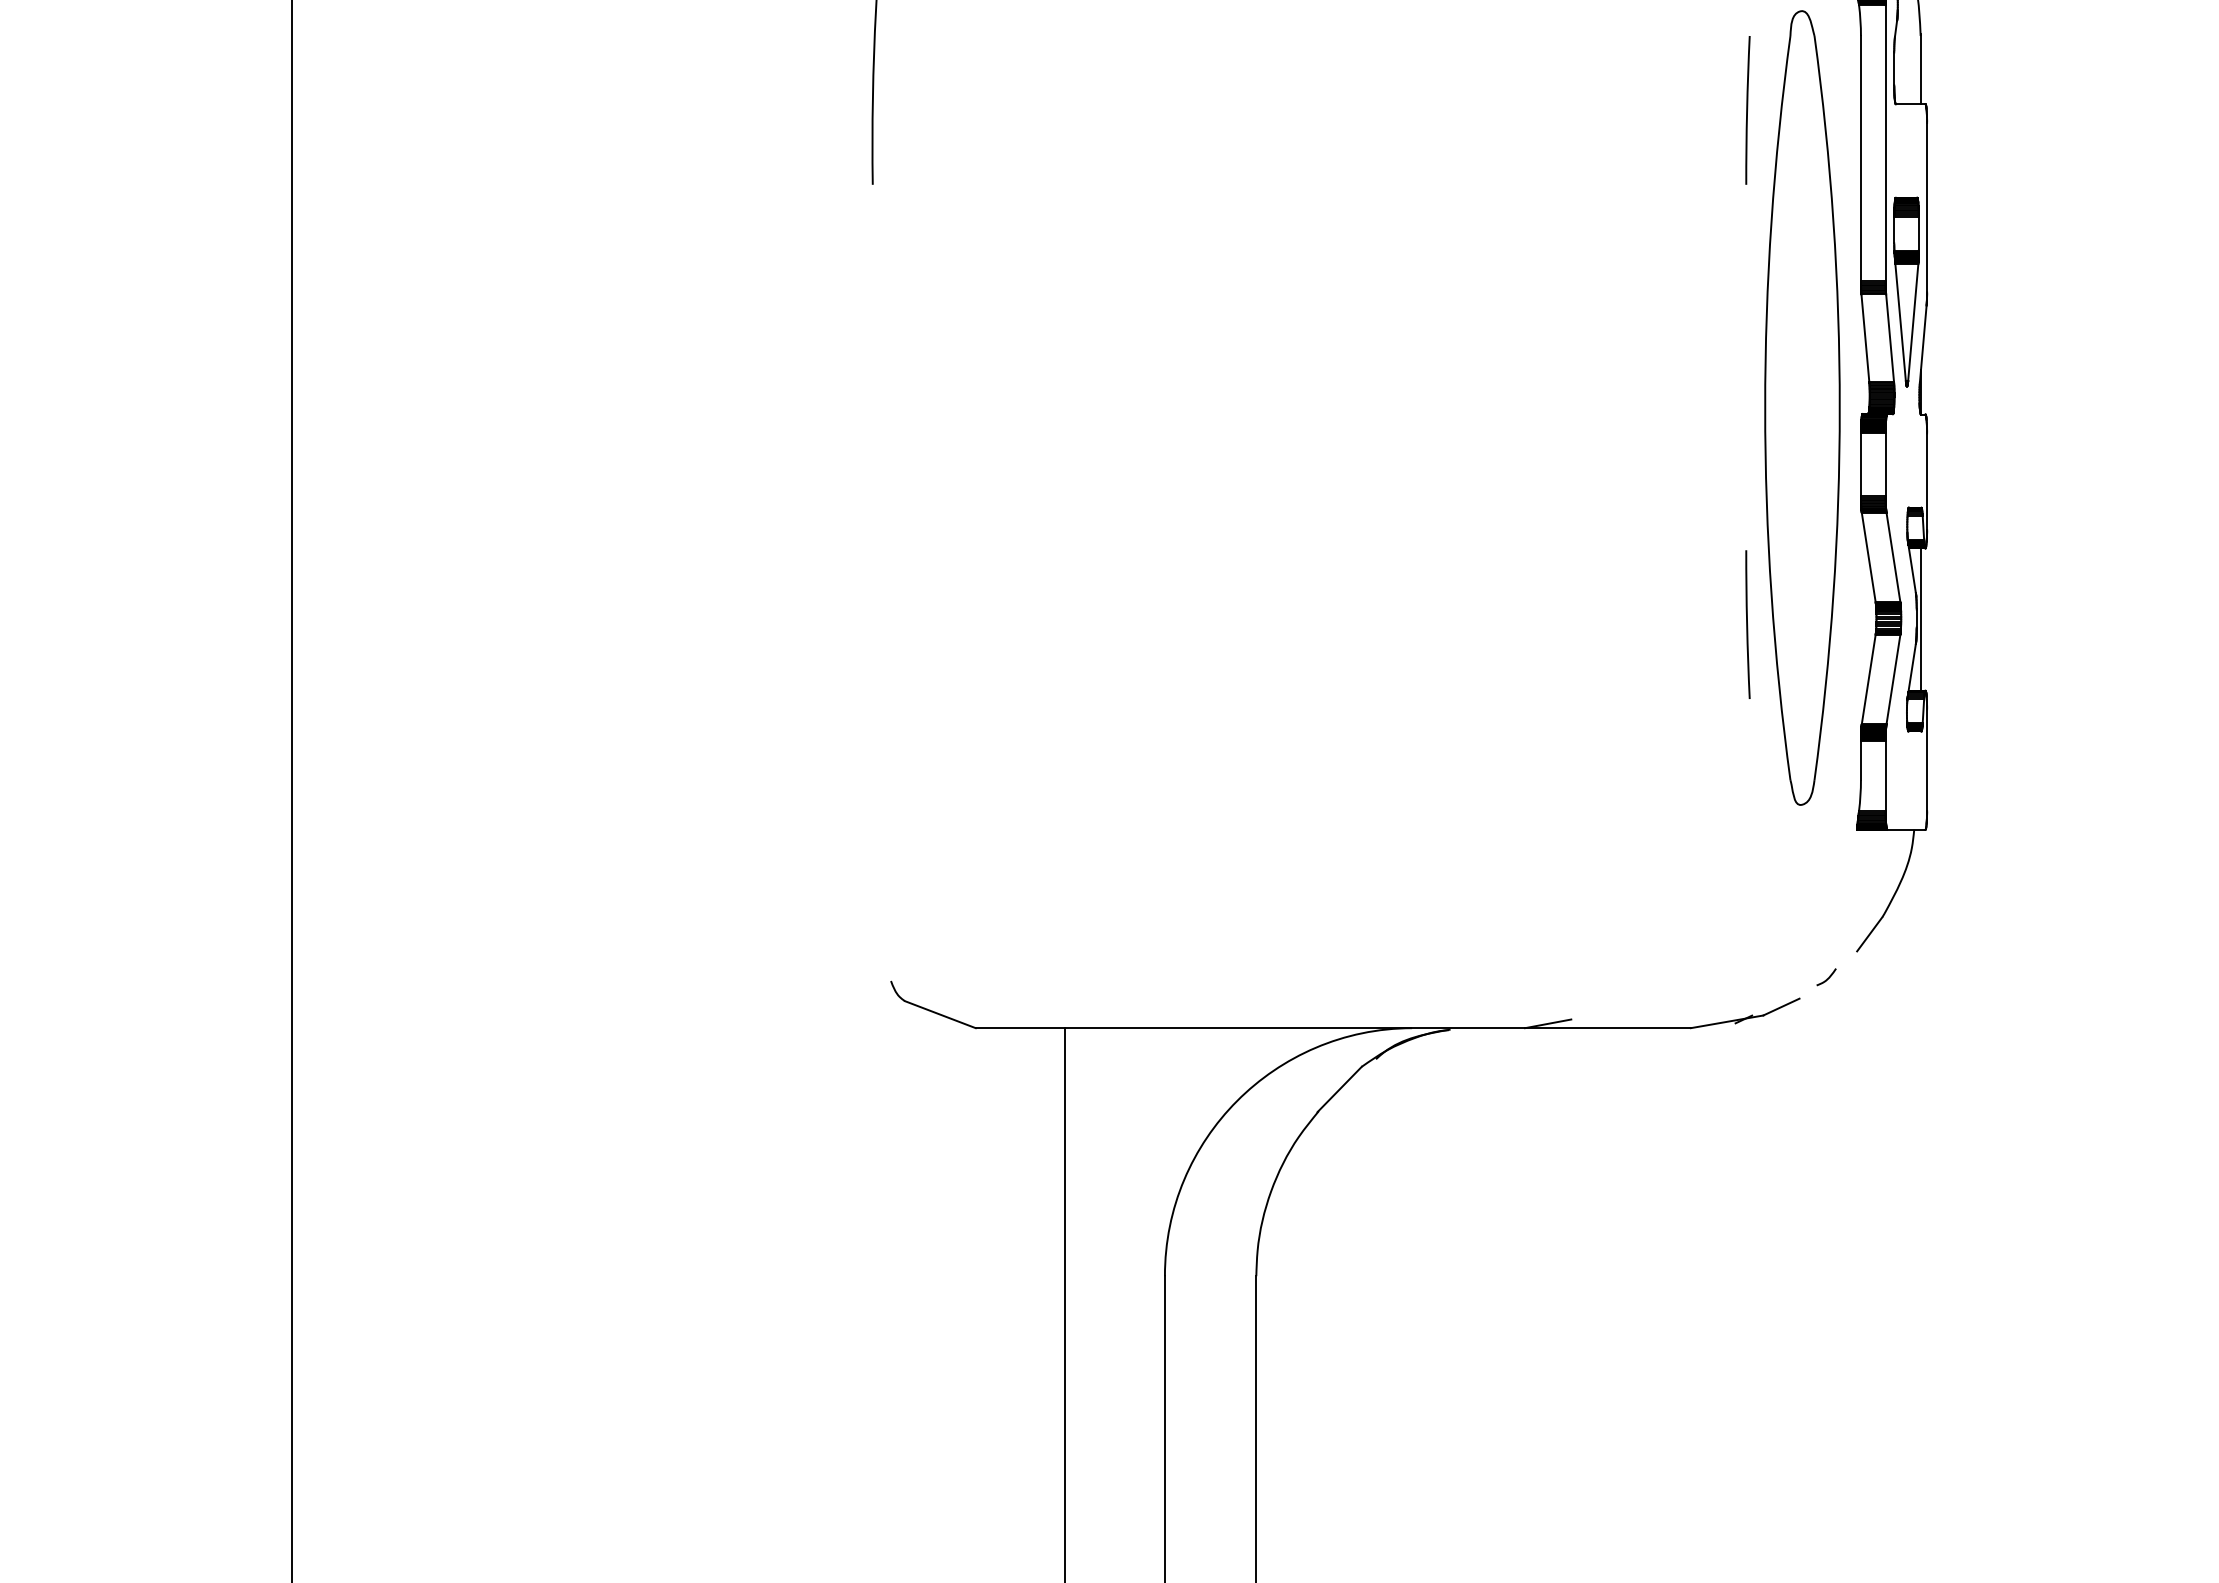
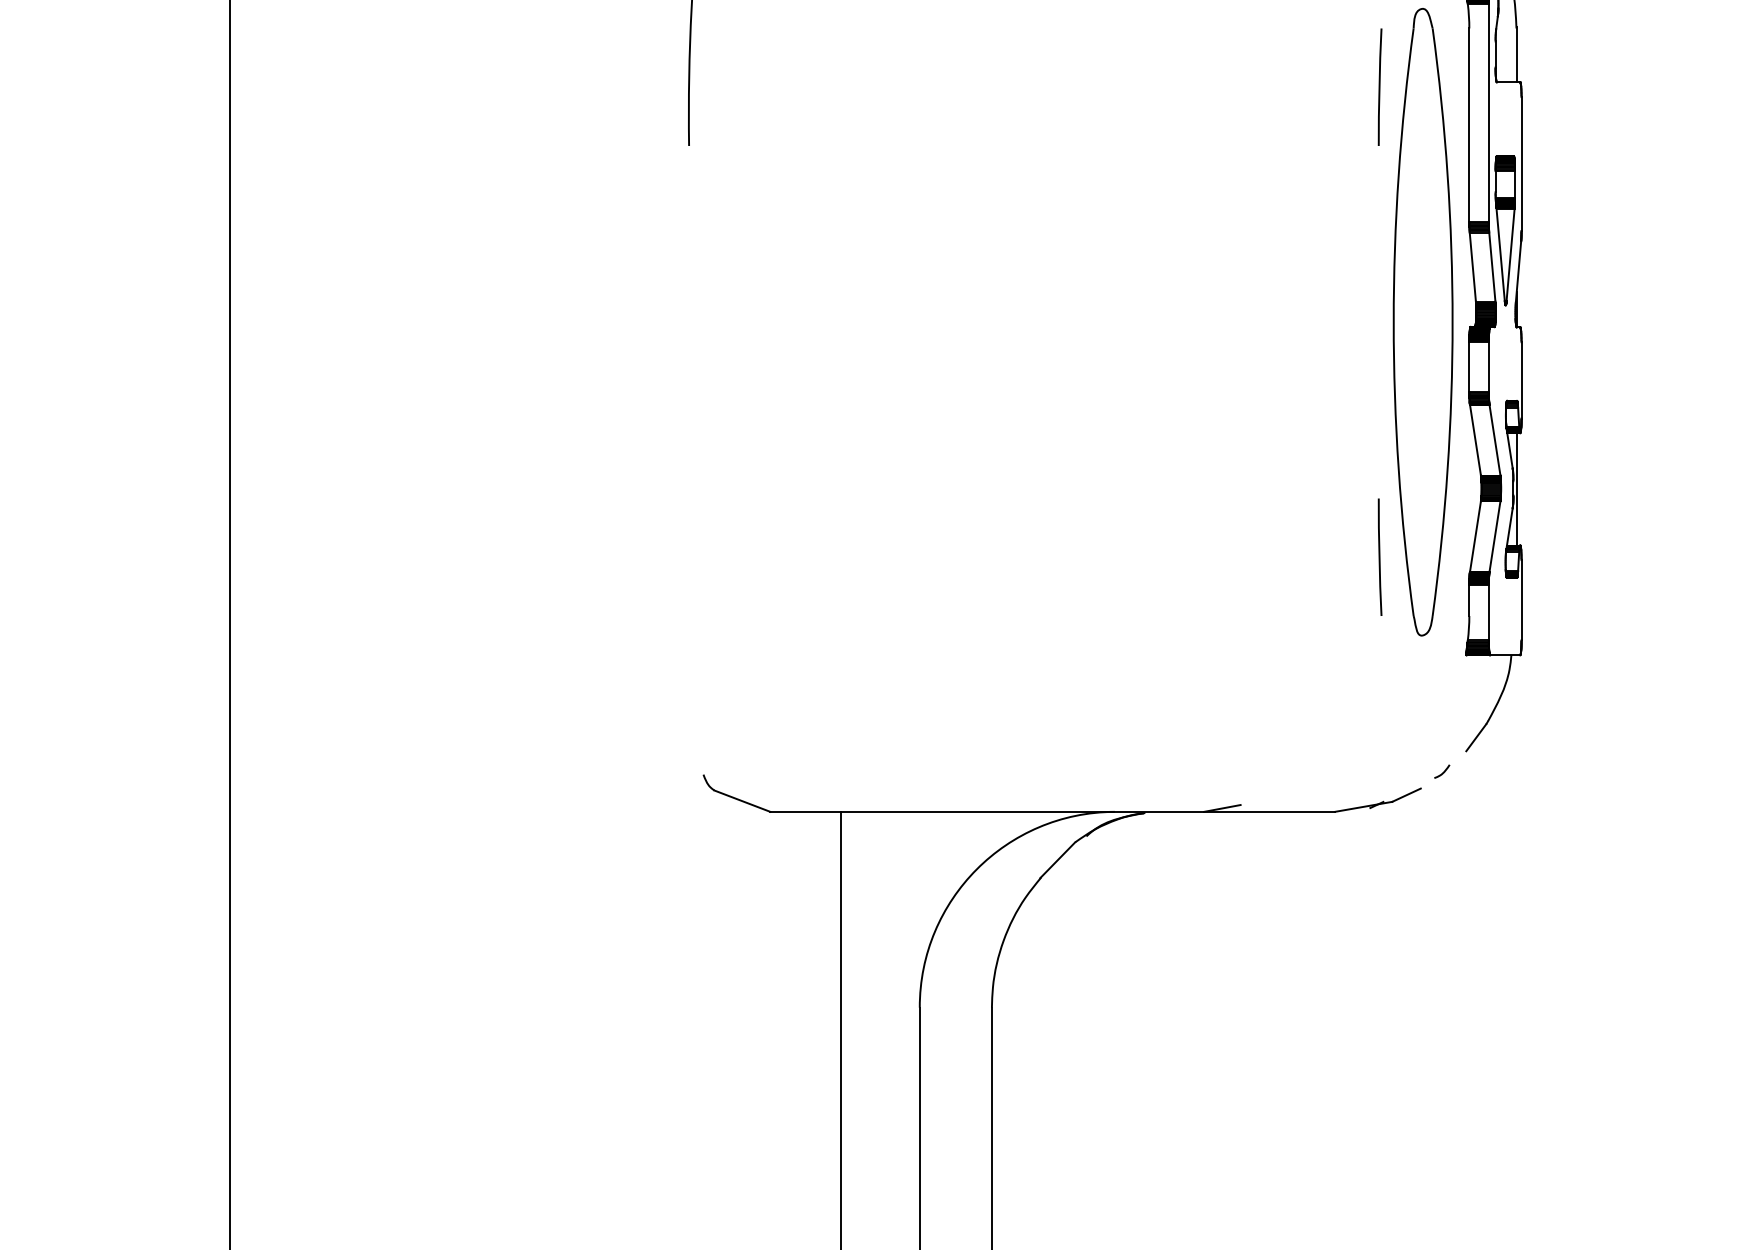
line: (1747, 623) -> (1379, 556), moved

